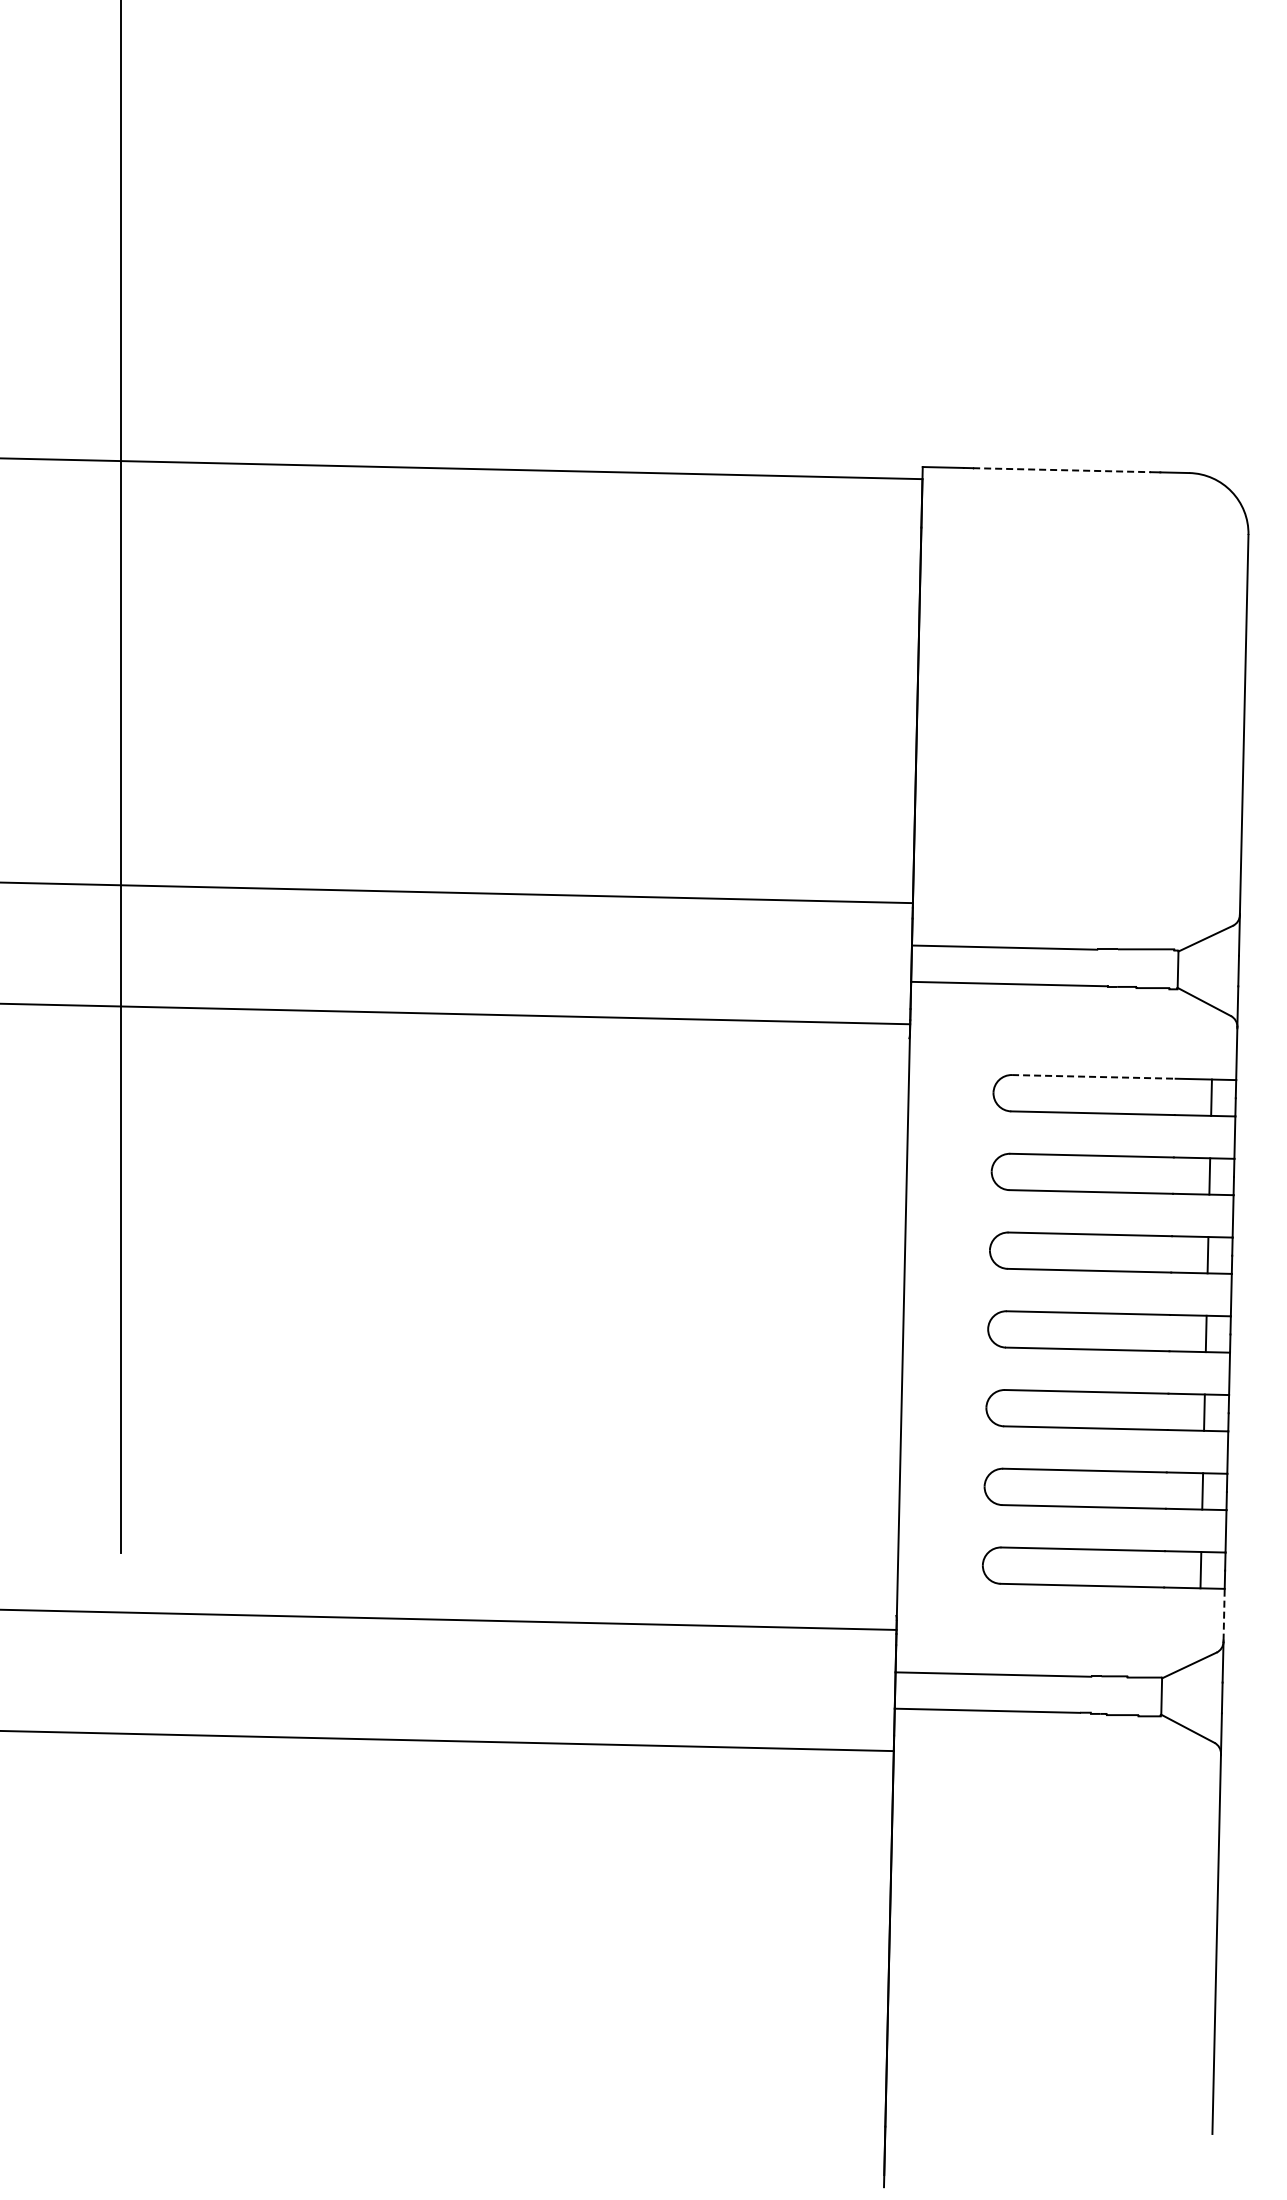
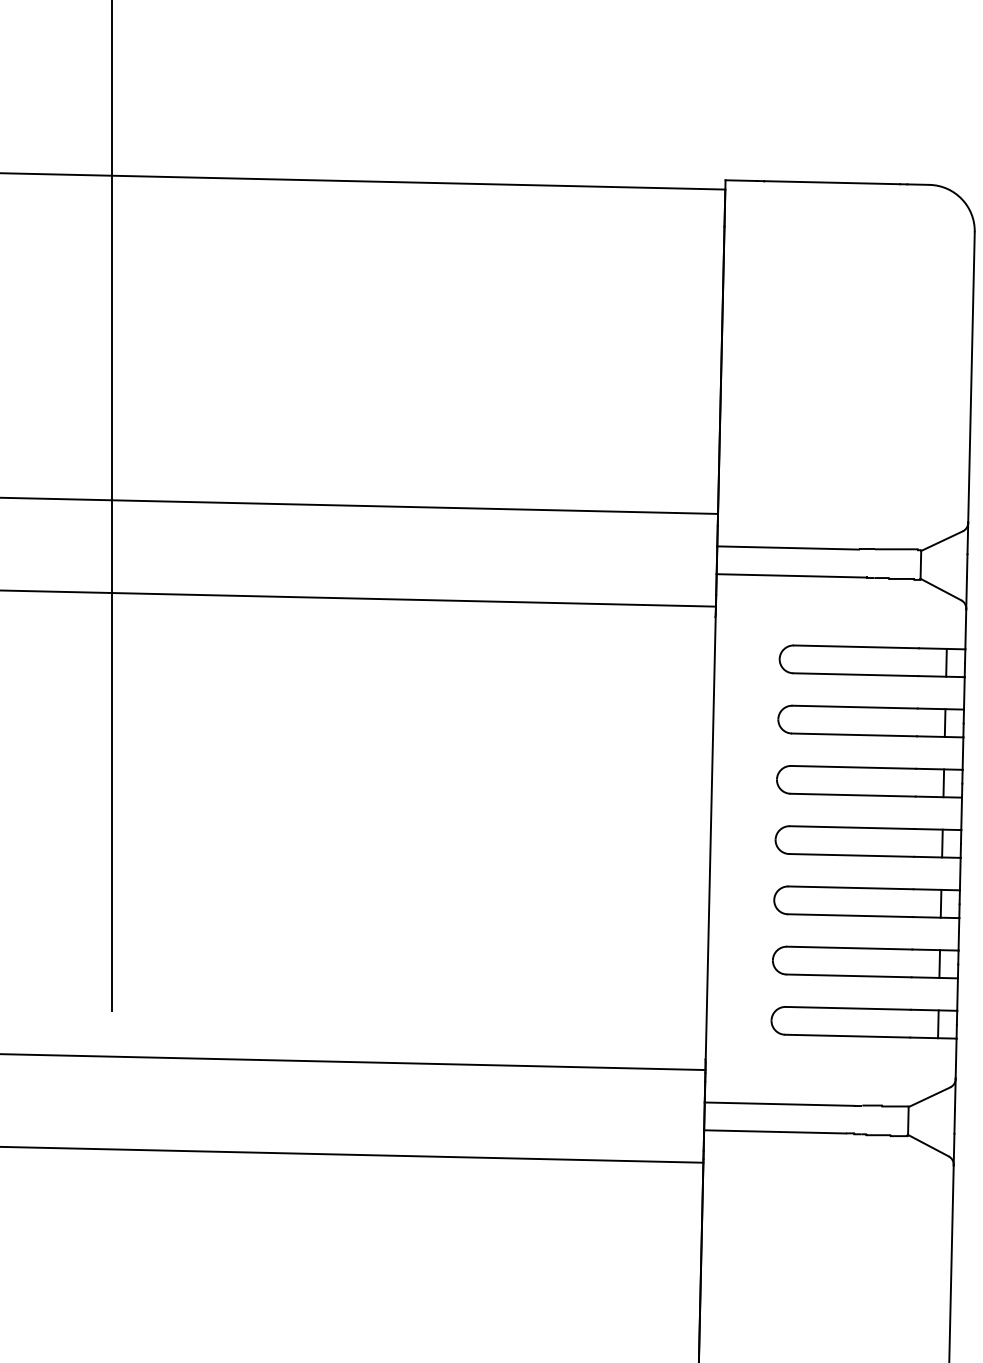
line: (1062, 470) -> (832, 182), dashed -> solid
line: (1093, 1076) -> (856, 646), dashed -> solid
line: (1224, 1614) -> (956, 1058), dashed -> solid

